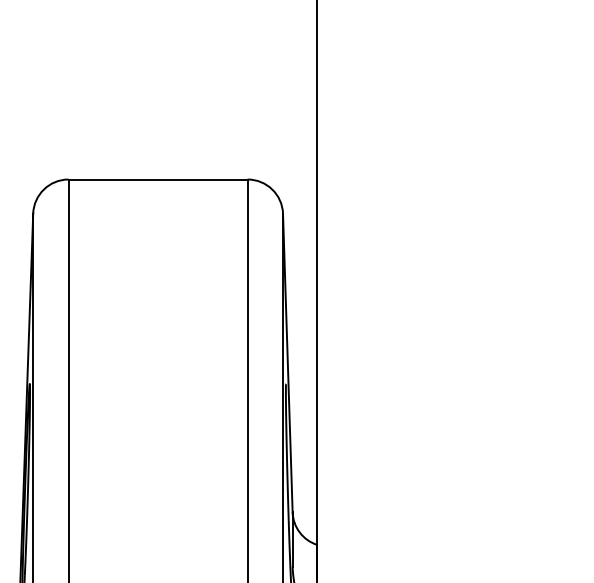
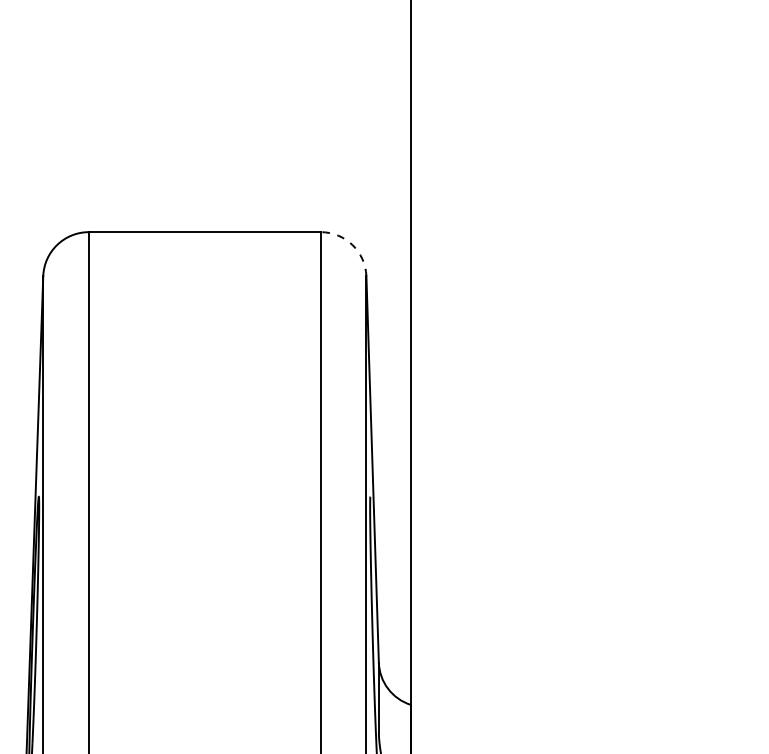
arc: (272, 189) -> (352, 245), solid -> dashed

